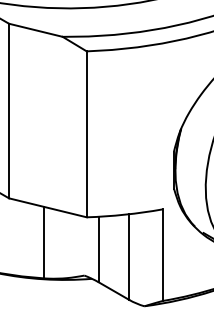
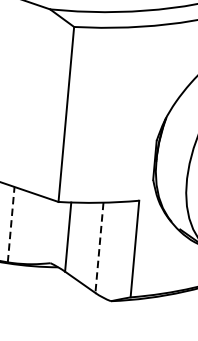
line: (44, 242) -> (11, 224), solid -> dashed
line: (129, 257) -> (99, 248), solid -> dashed

